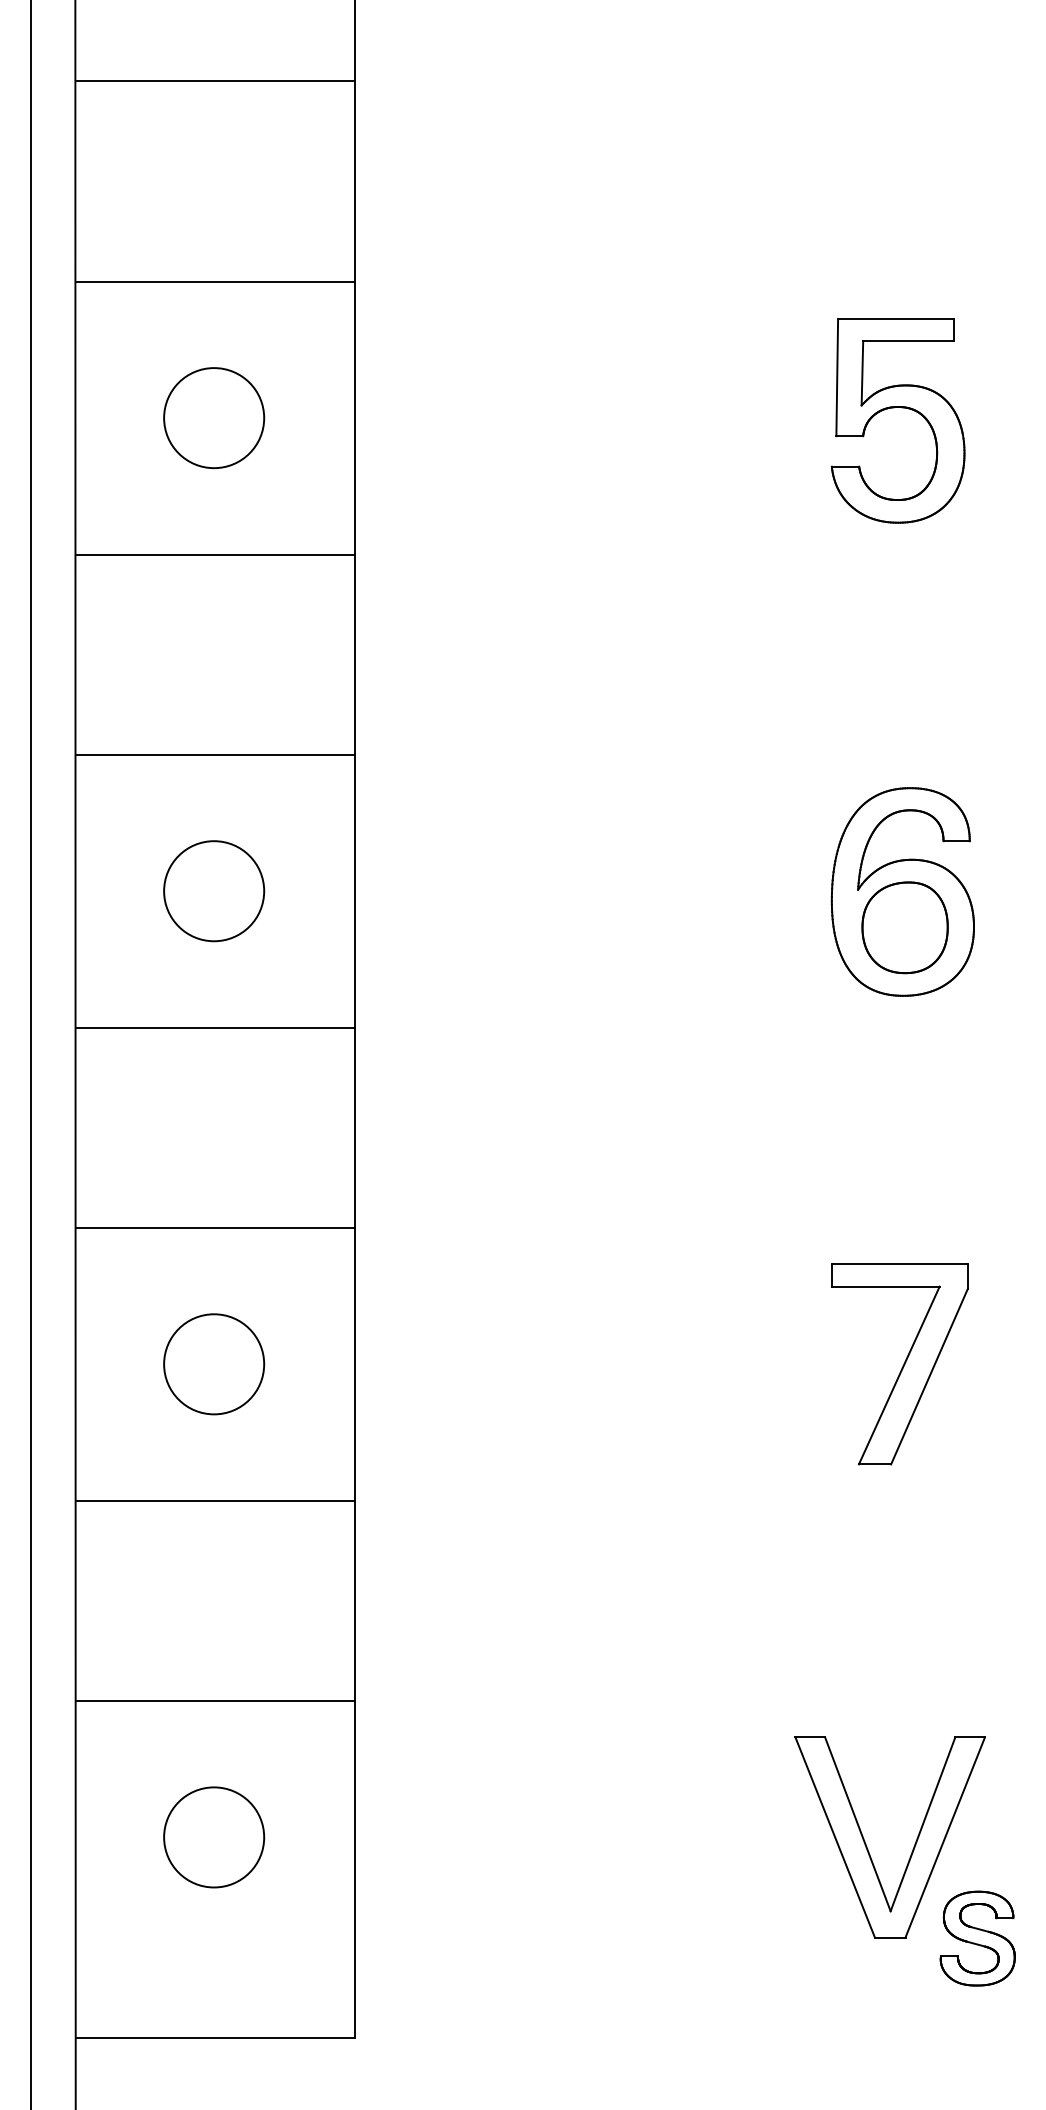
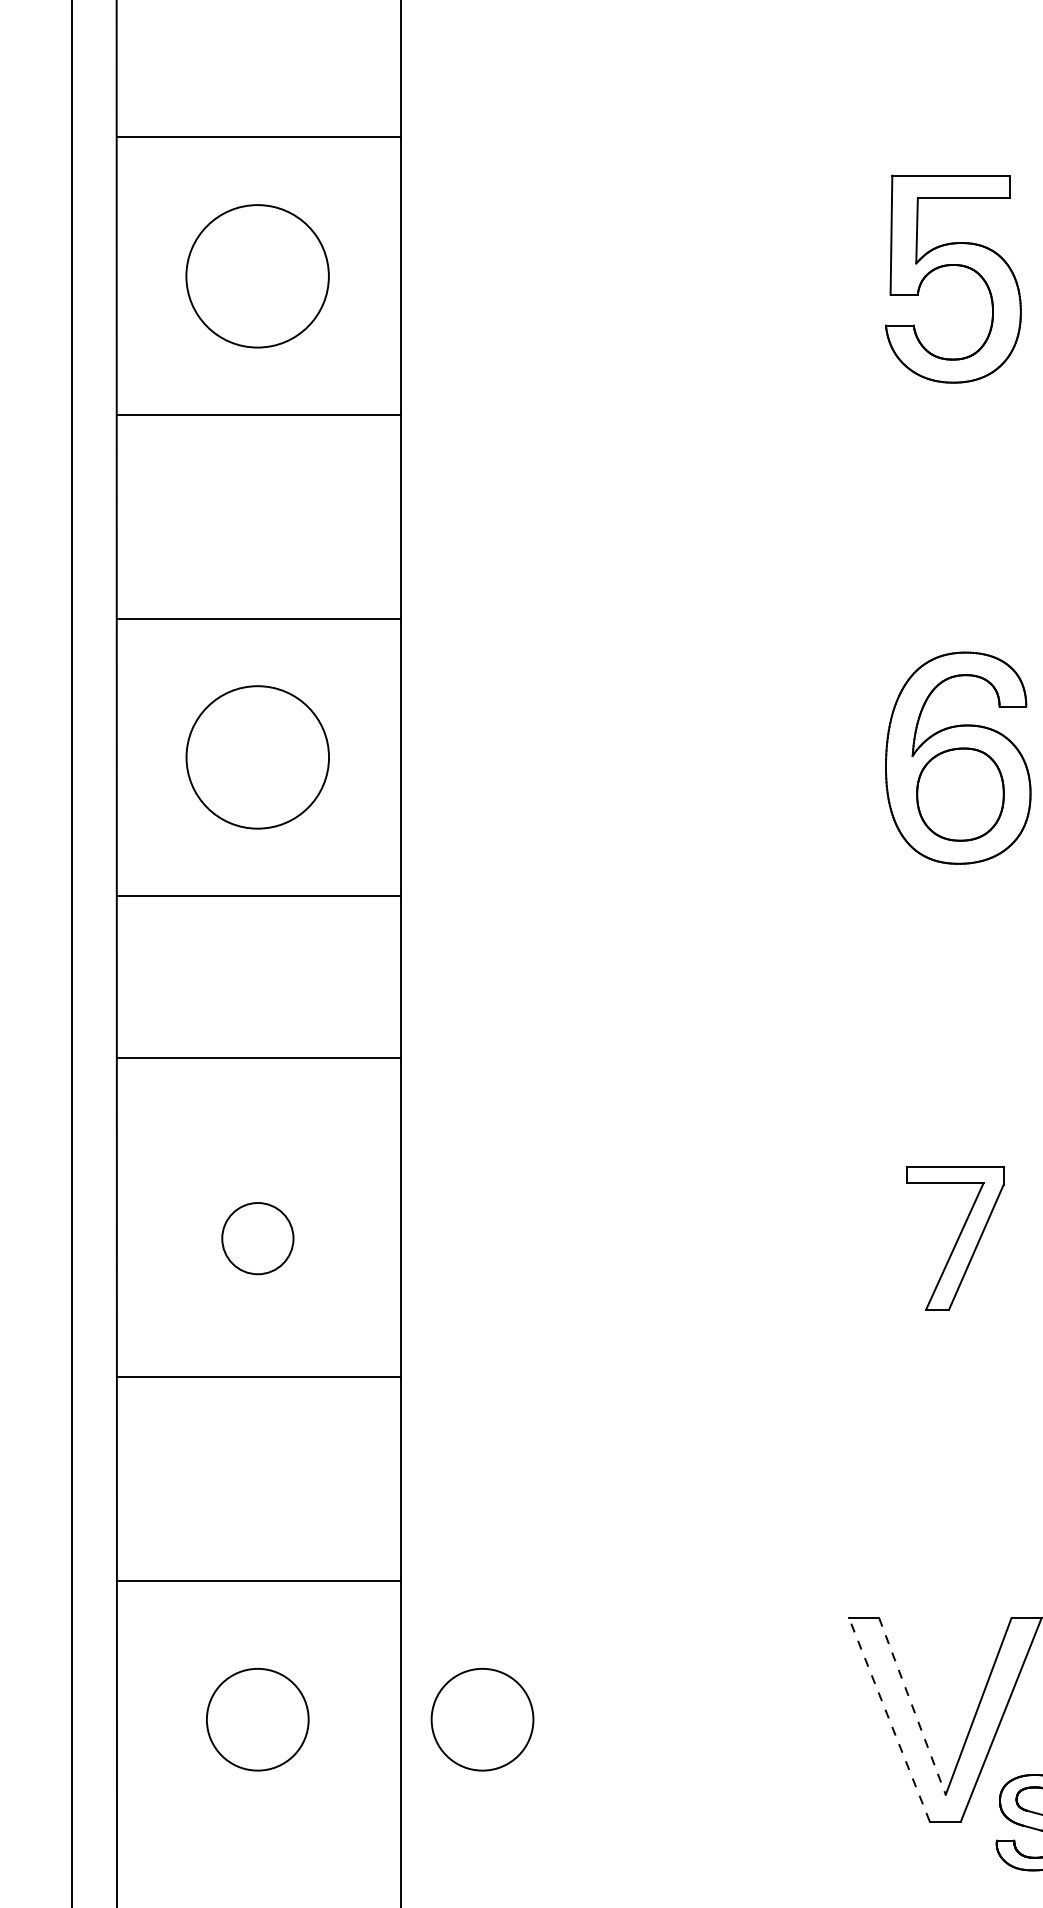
circle: (214, 417) -> (258, 275), size x1.4
circle: (214, 891) -> (258, 757), size x1.4
line: (215, 1227) -> (259, 1057), moved
circle: (214, 1364) -> (258, 1238), size x0.7
part: (899, 1364) -> (954, 1238), size x0.7
line: (857, 1824) -> (912, 1706), solid -> dashed
circle: (435, 1837) -> (482, 1719), added
line: (835, 1837) -> (889, 1719), solid -> dashed

